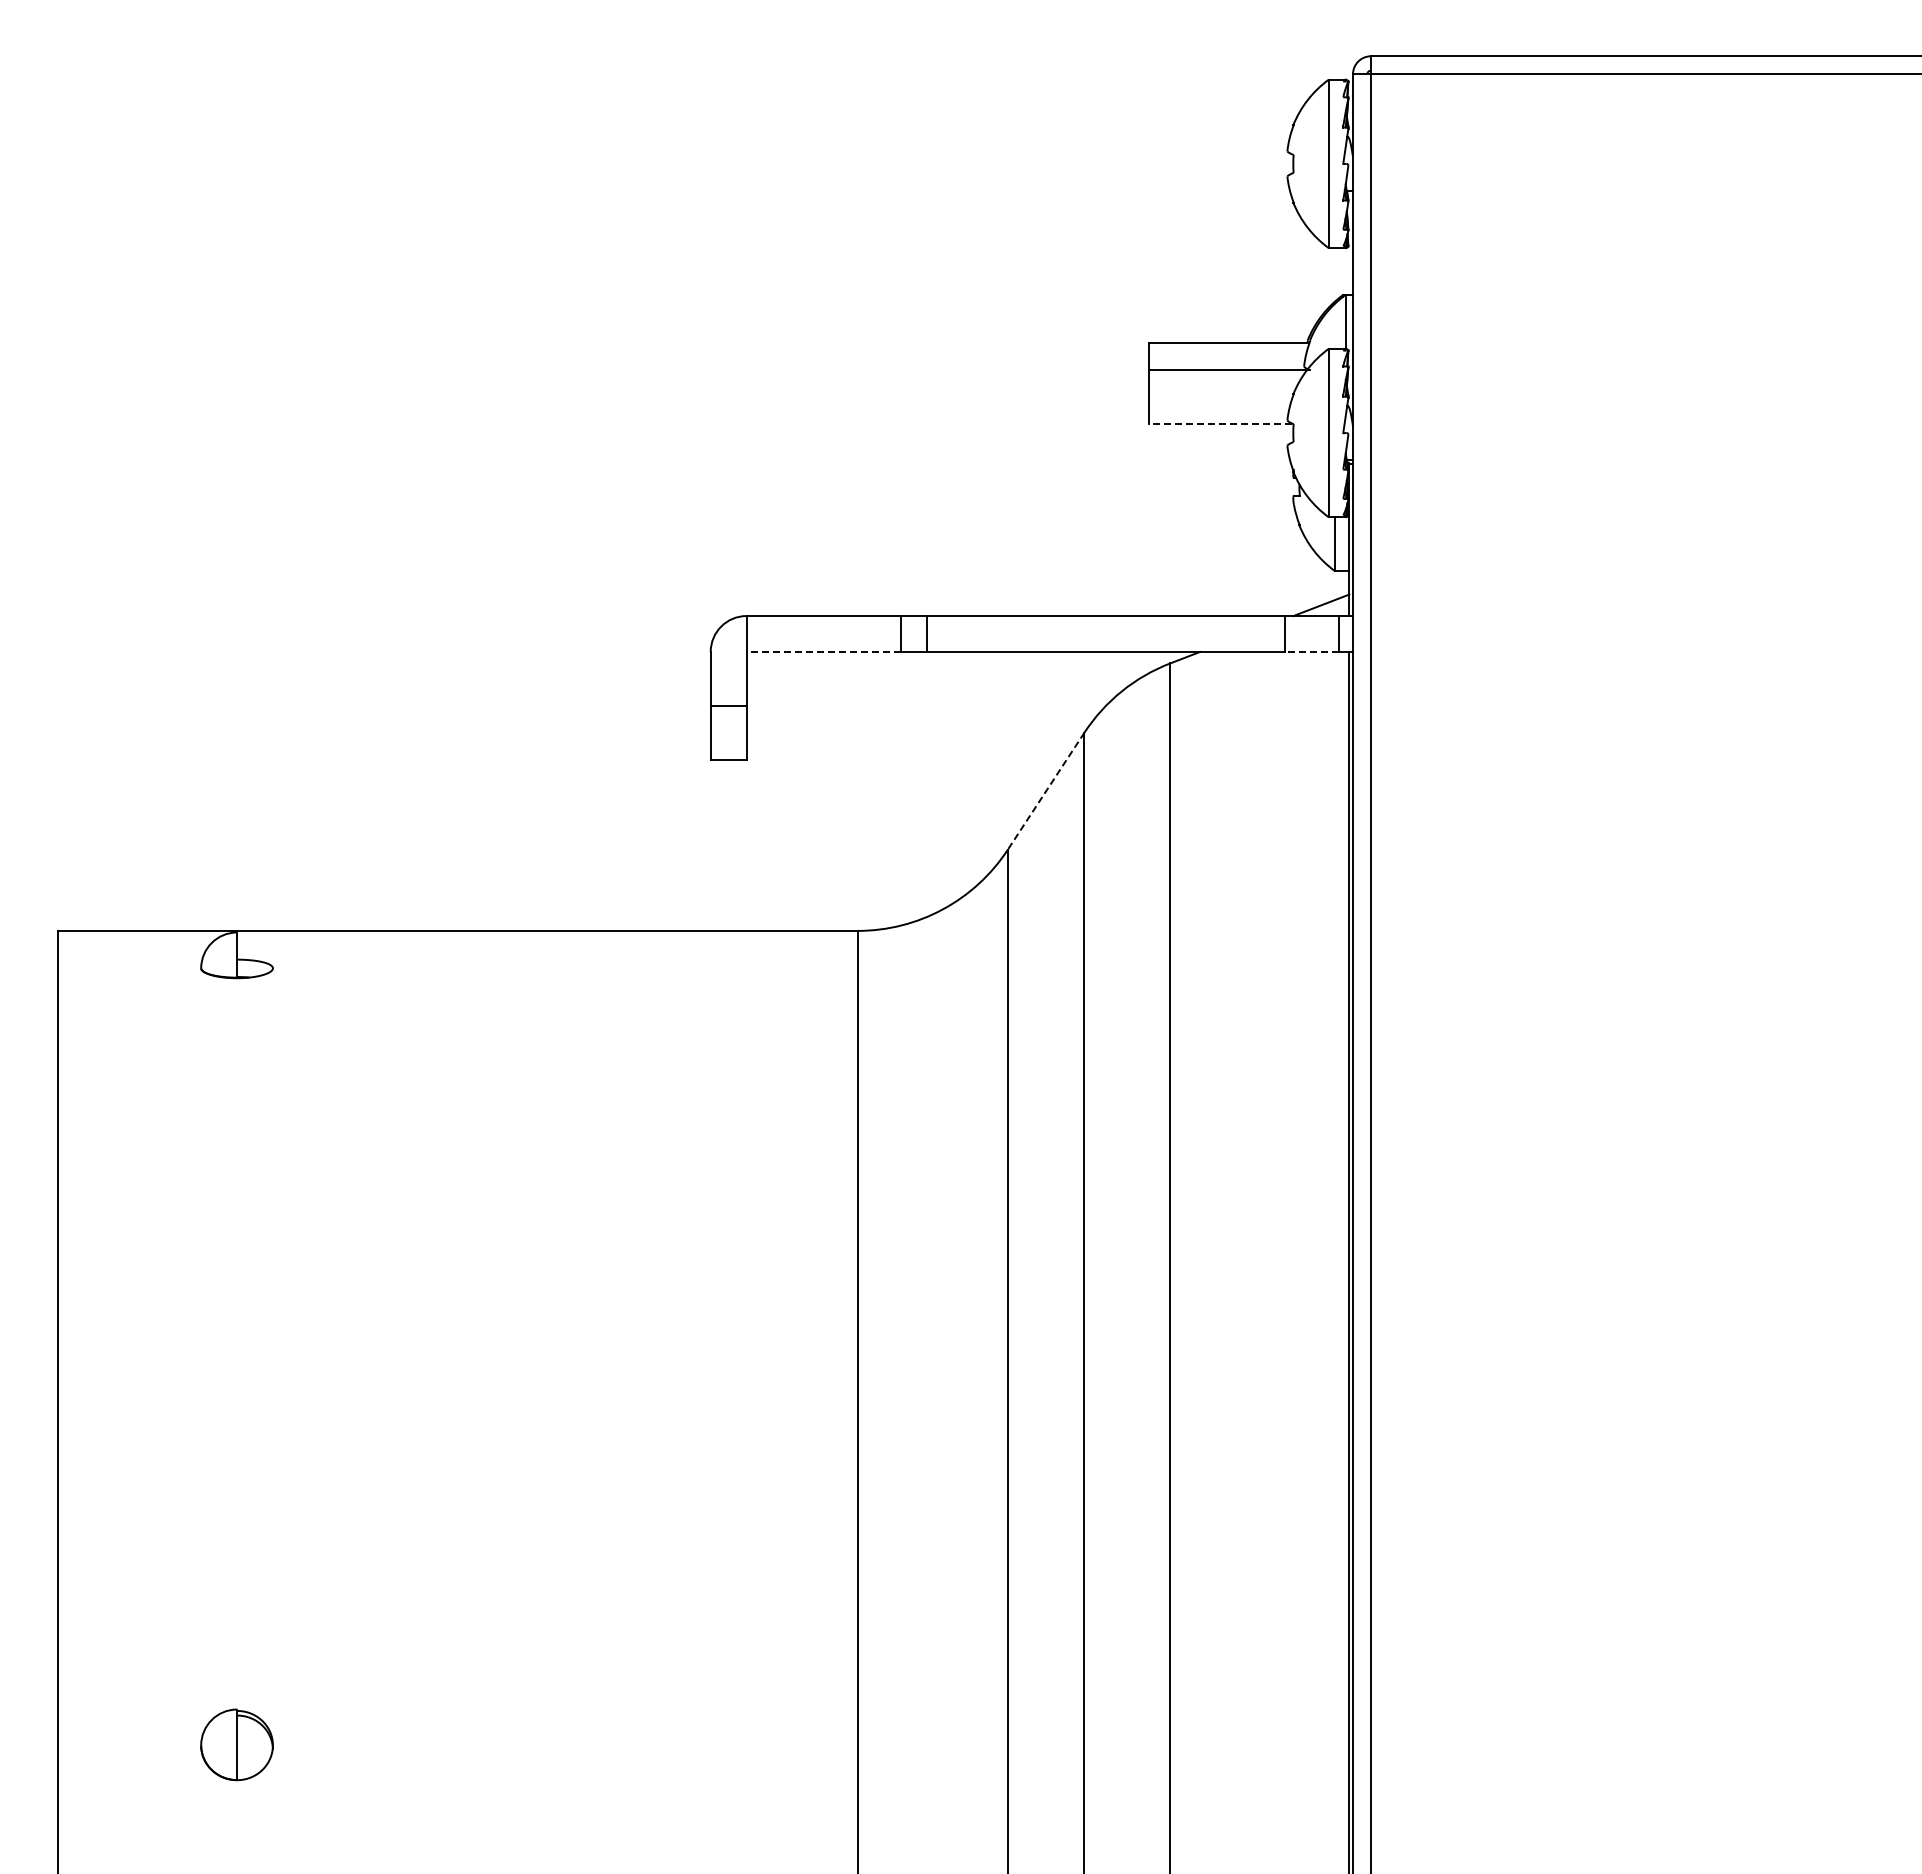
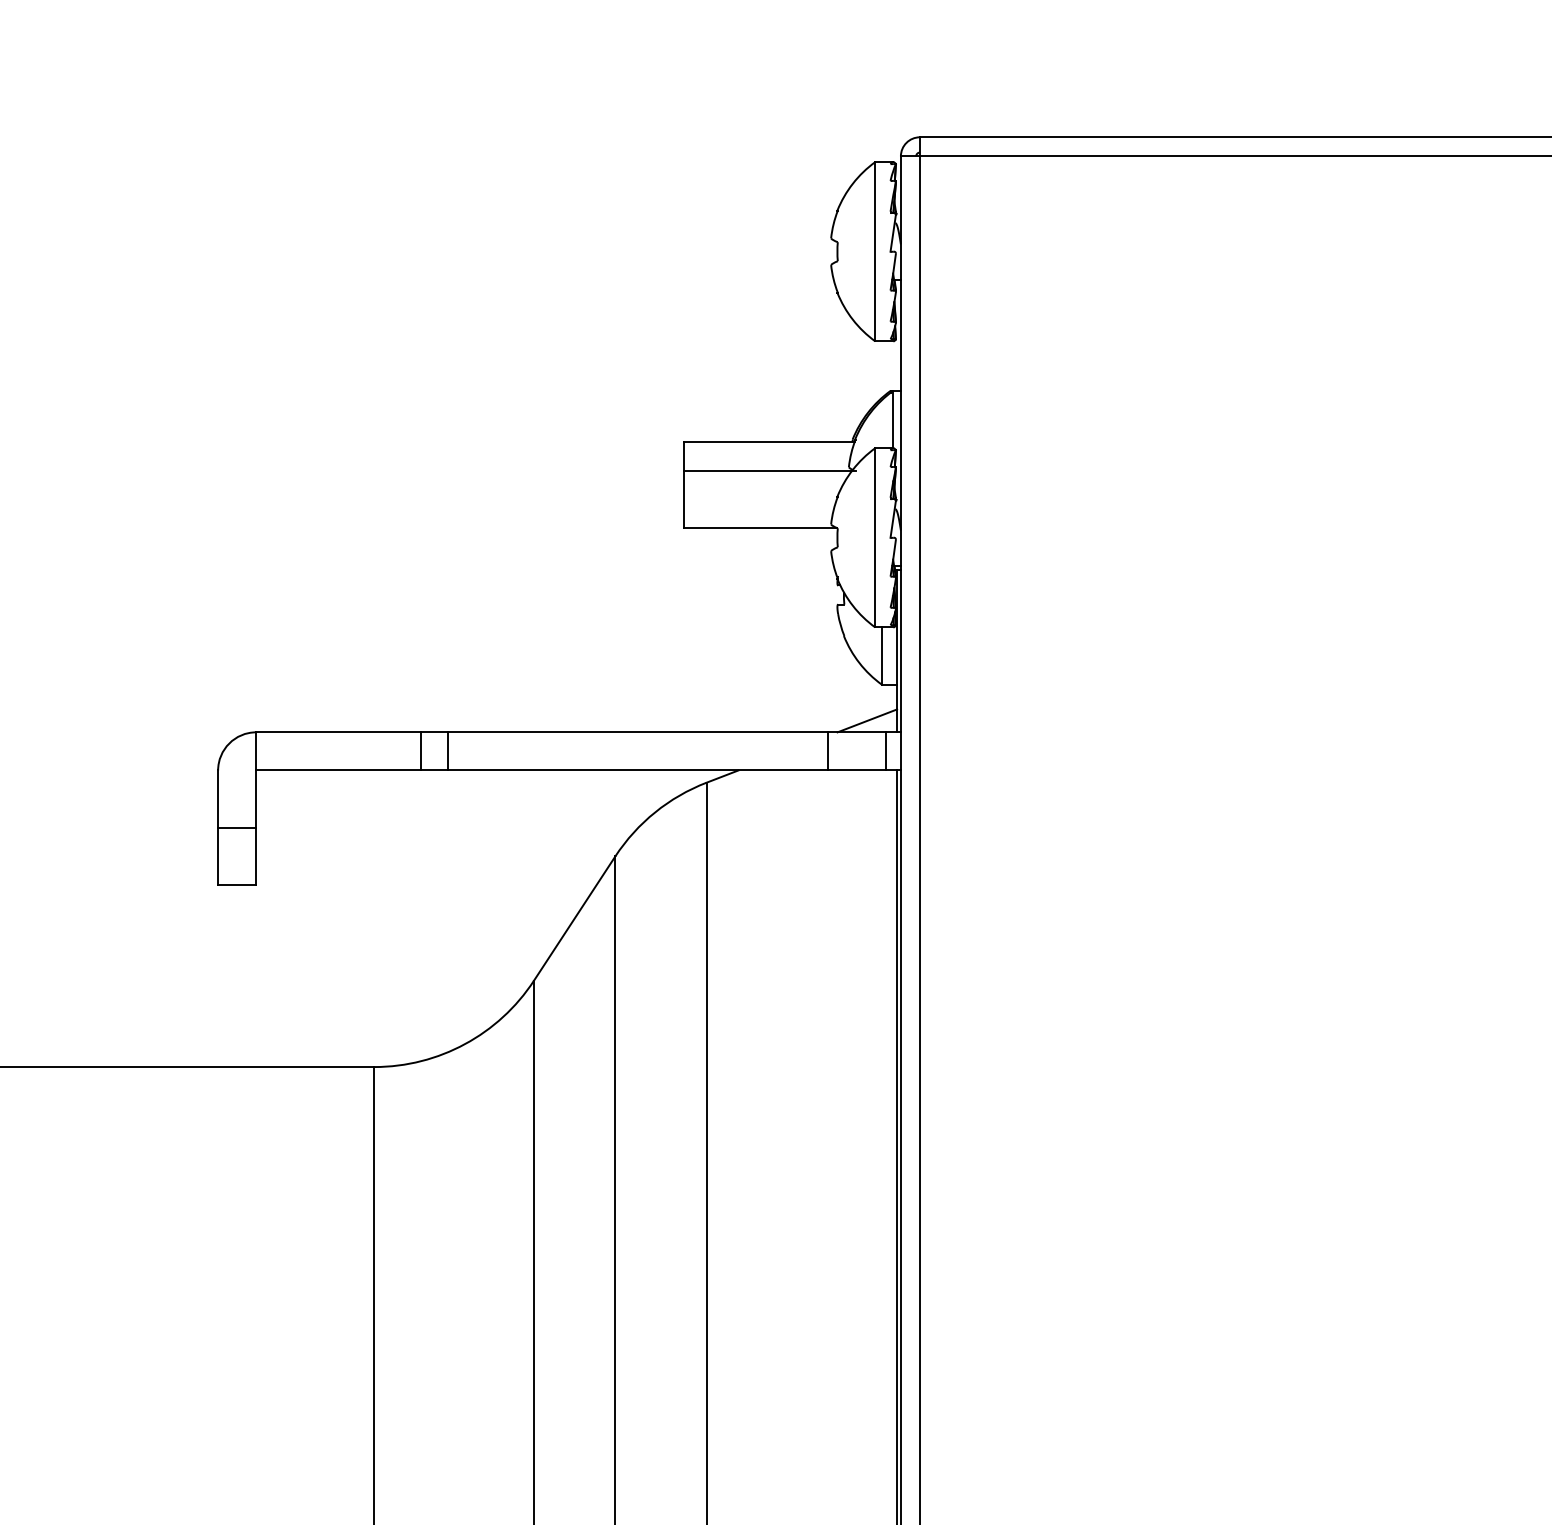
line: (1220, 424) -> (760, 528), dashed -> solid
line: (823, 651) -> (338, 770), dashed -> solid
line: (1311, 651) -> (856, 770), dashed -> solid
line: (1046, 791) -> (575, 918), dashed -> solid

